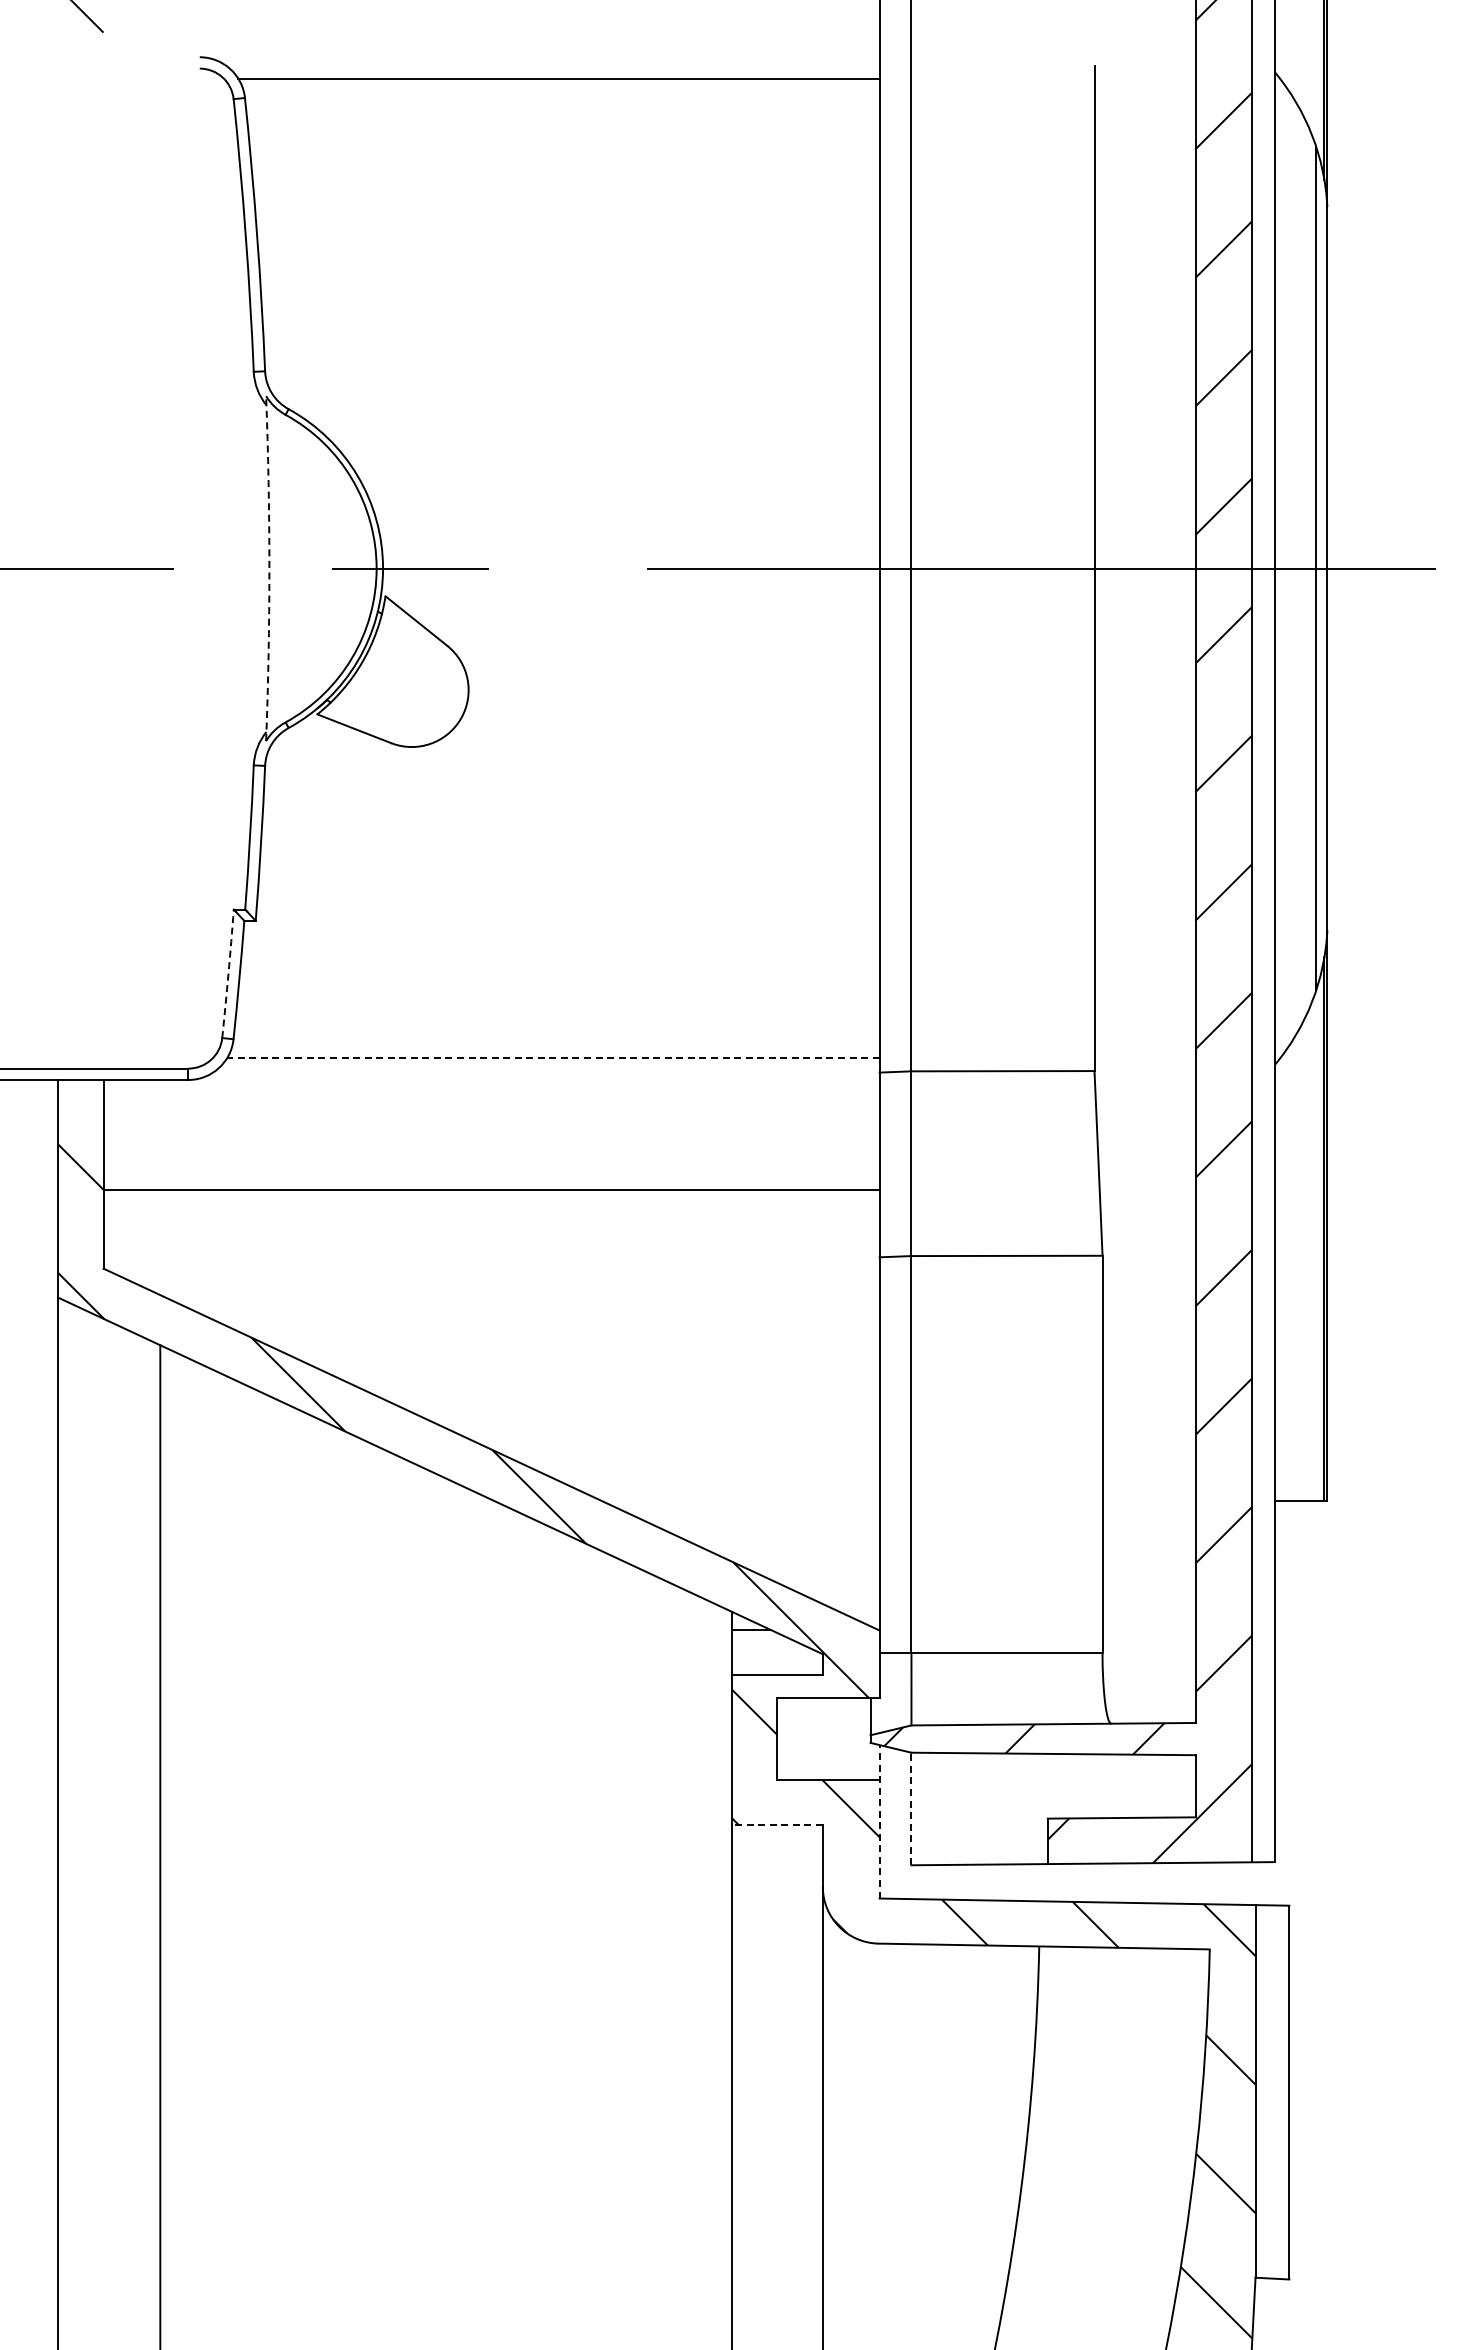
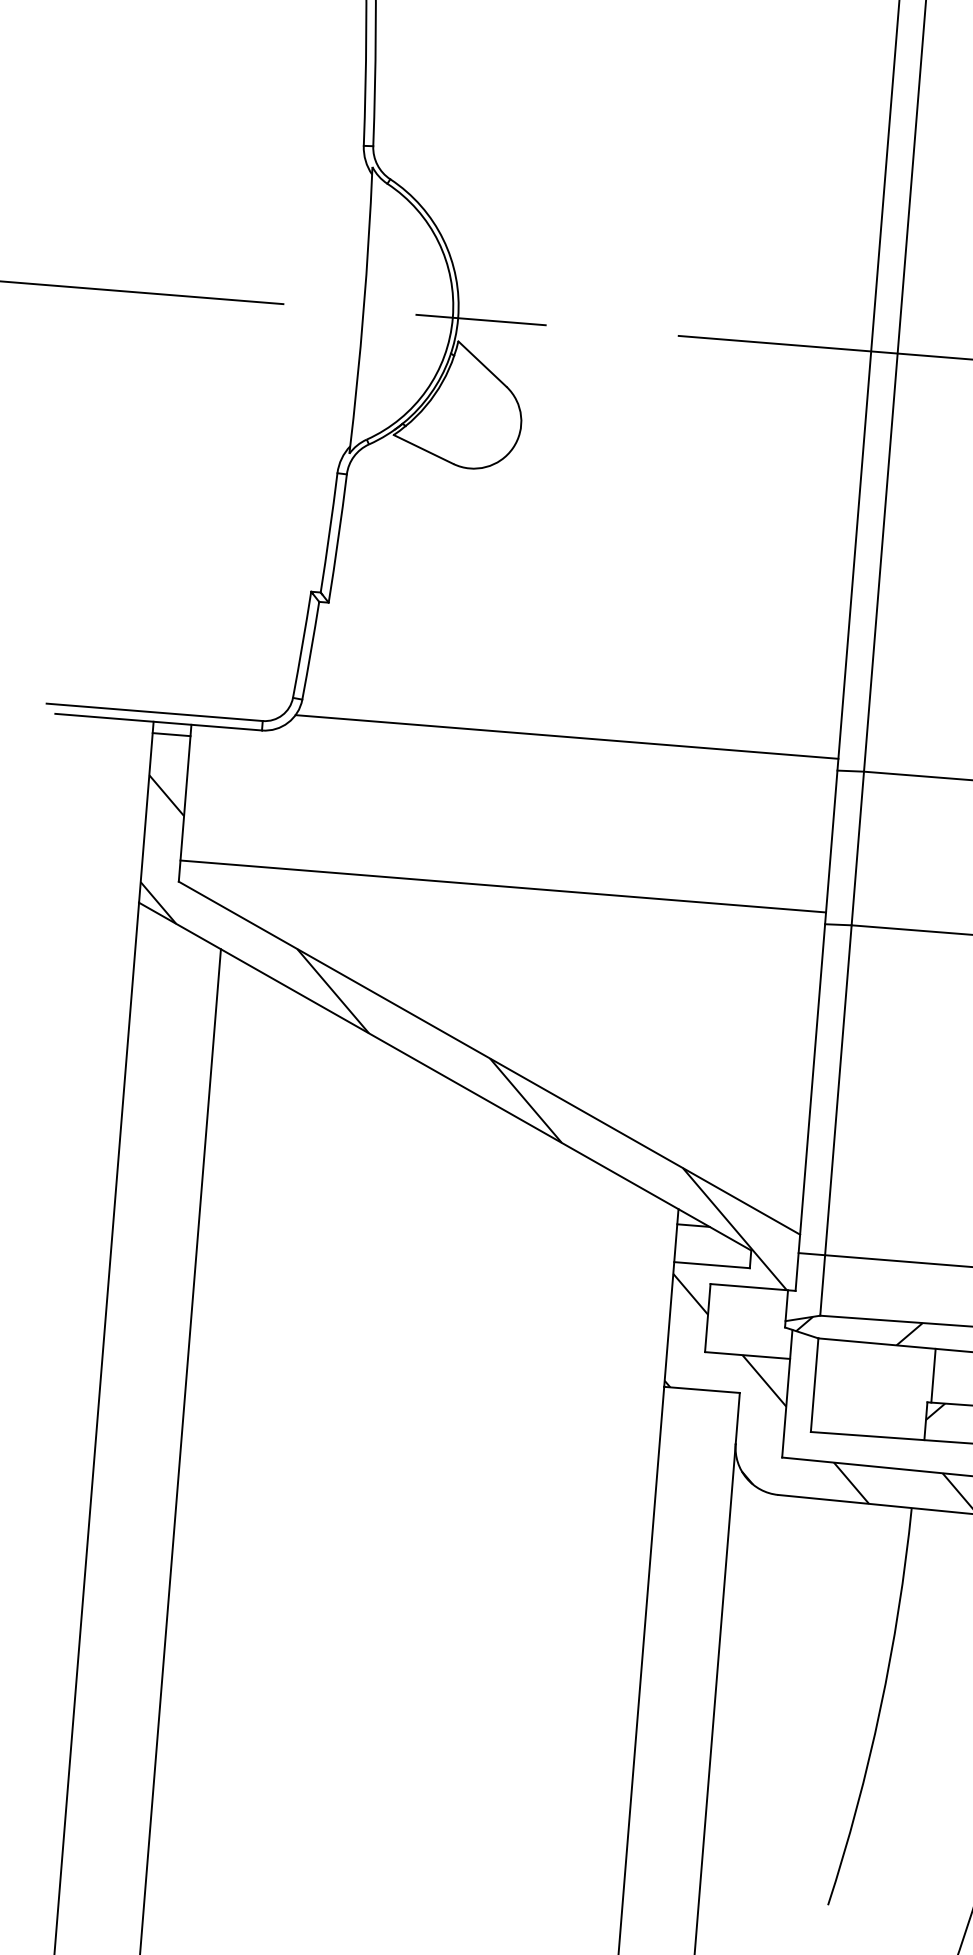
arc: (269, 568) -> (363, 310), dashed -> solid
arc: (228, 973) -> (302, 644), dashed -> solid
line: (552, 1058) -> (566, 736), dashed -> solid
line: (80, 1093) -> (171, 734), added
line: (491, 1190) -> (503, 886), moved
line: (1052, 1785) -> (933, 1375), added
line: (911, 1808) -> (814, 1384), dashed -> solid
line: (879, 1821) -> (787, 1393), dashed -> solid
line: (776, 1825) -> (701, 1389), dashed -> solid

